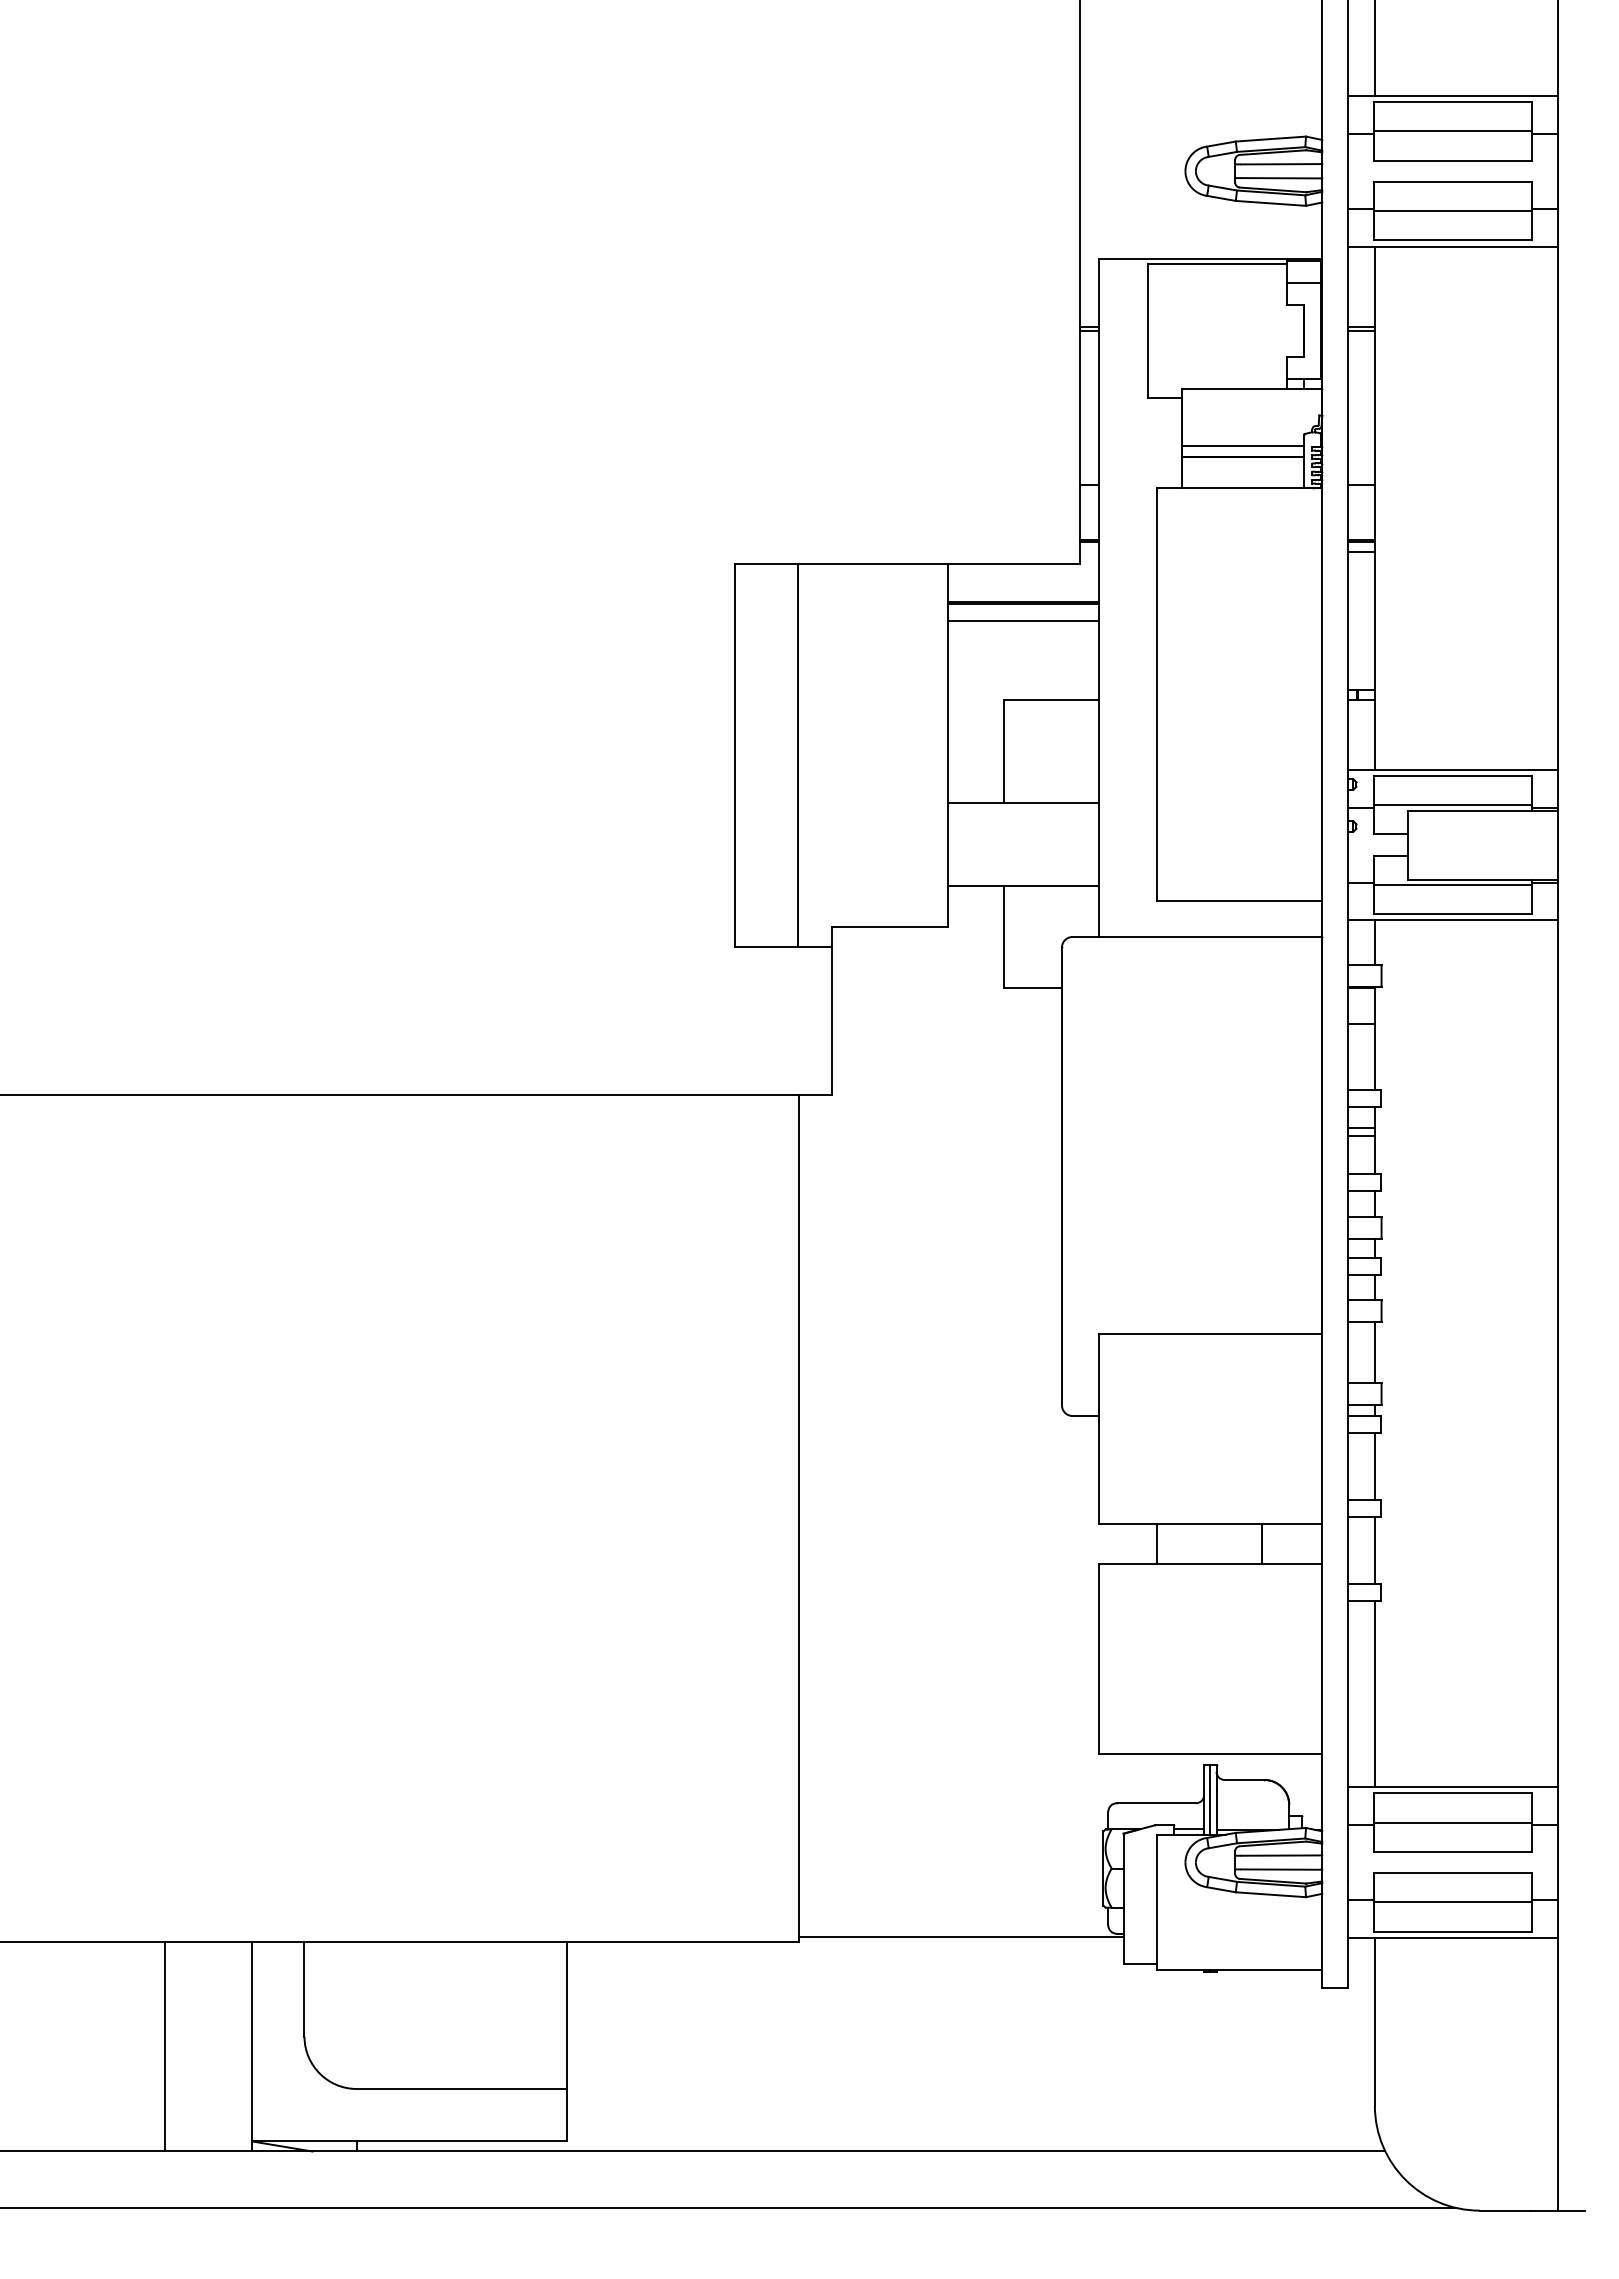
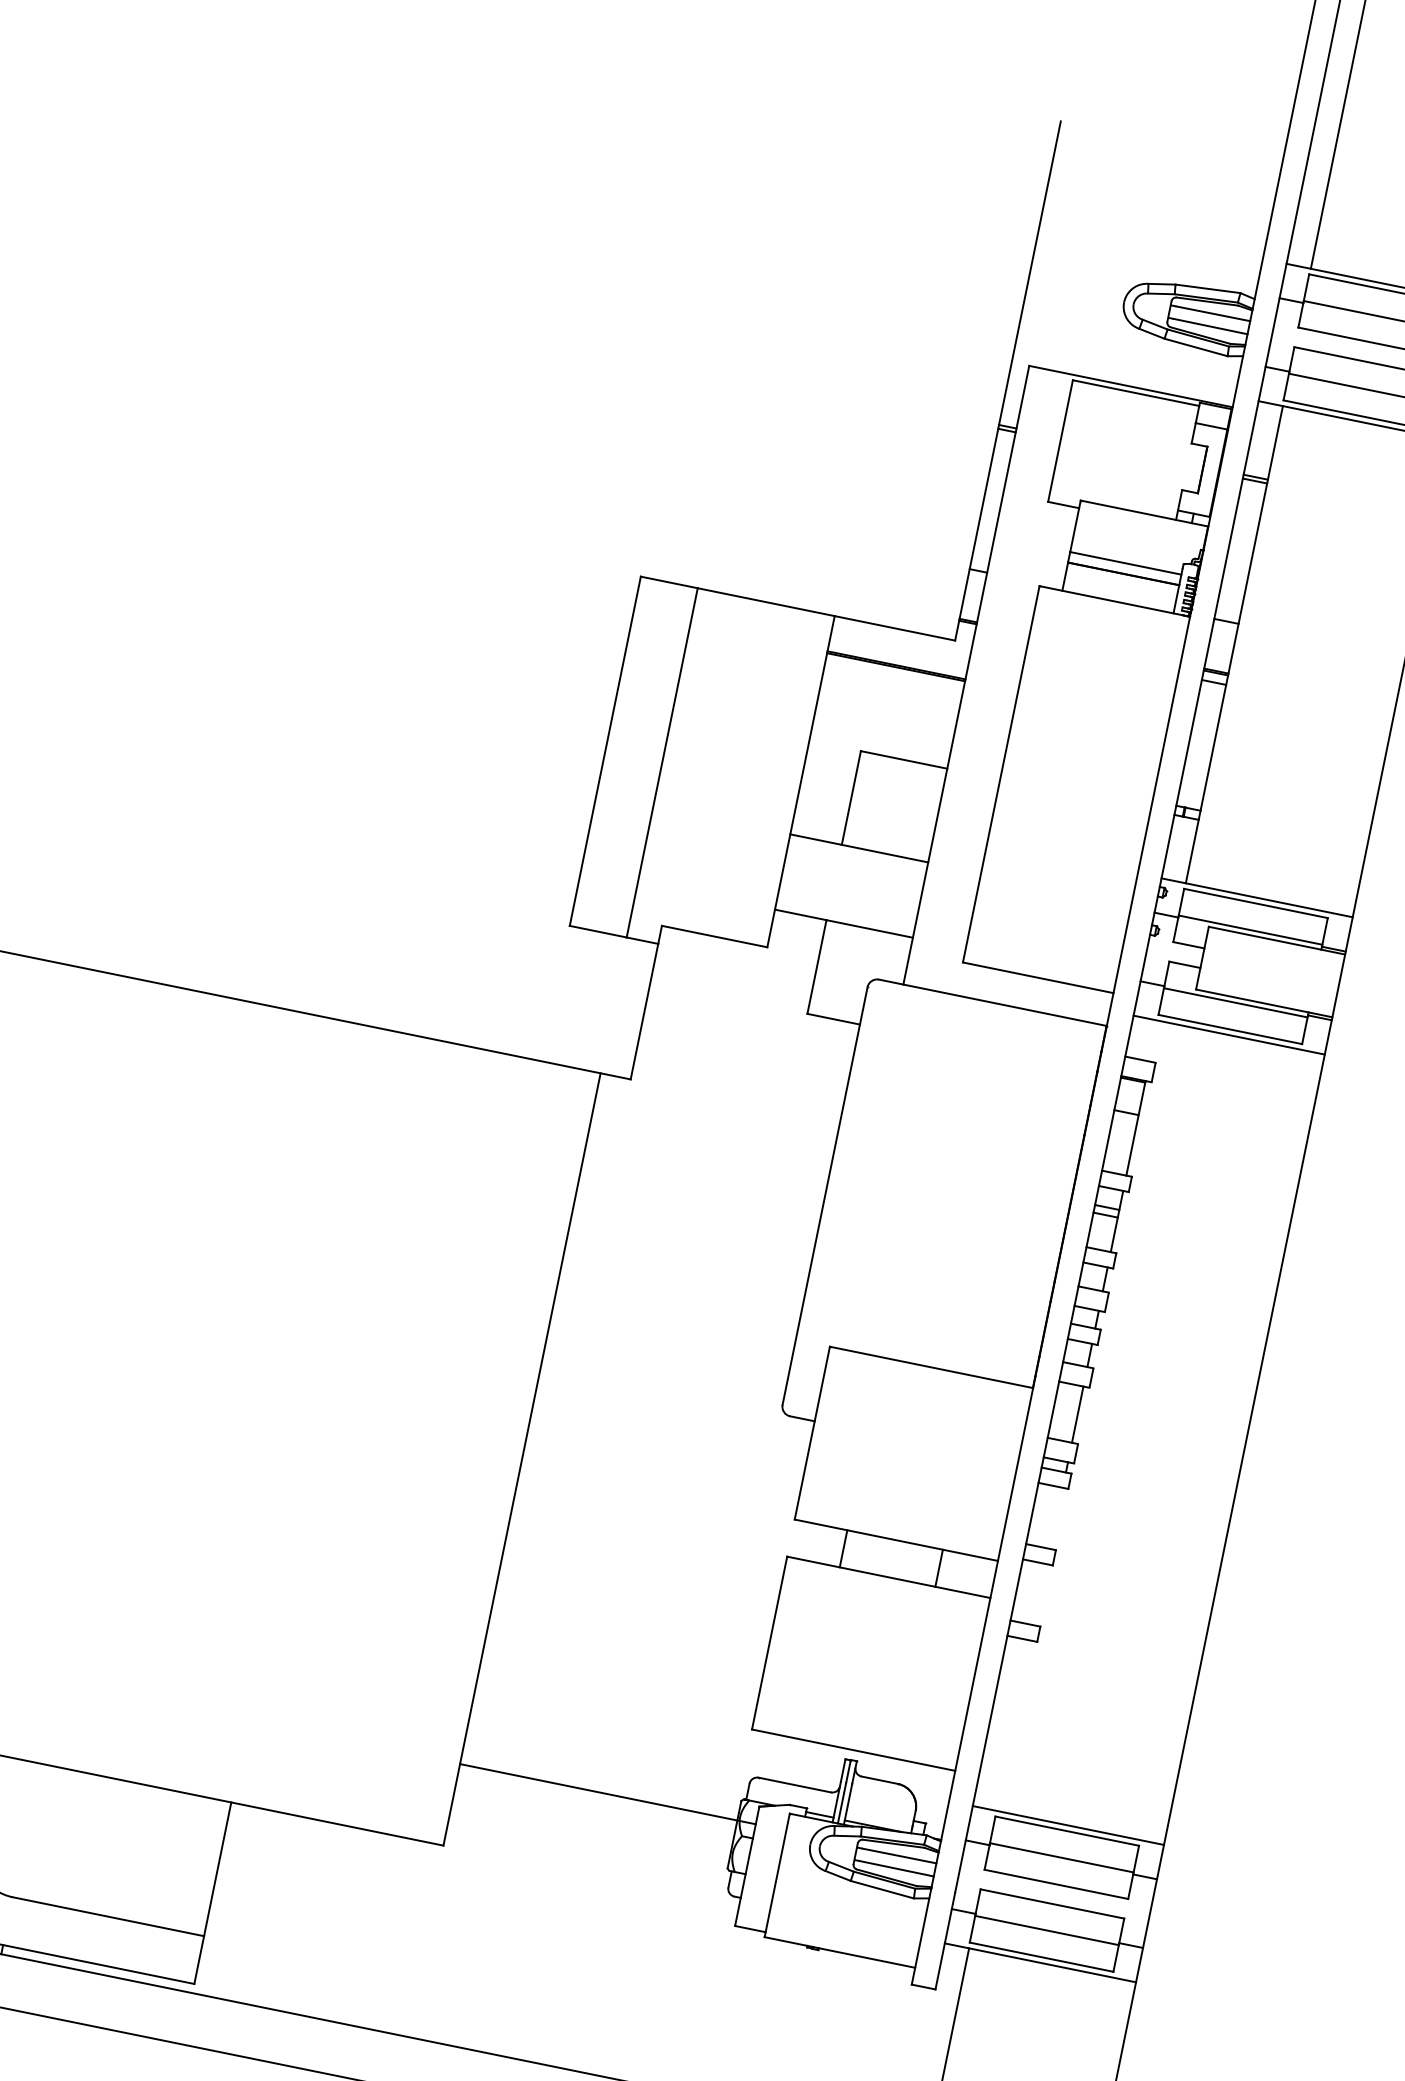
line: (1023, 621) -> (892, 682), removed
line: (1374, 942) -> (1153, 1040), removed
line: (1374, 1465) -> (1056, 1517), removed
line: (1374, 1549) -> (1040, 1594), removed
line: (1374, 1693) -> (1014, 1725), removed
line: (961, 1936) -> (608, 1793), moved

